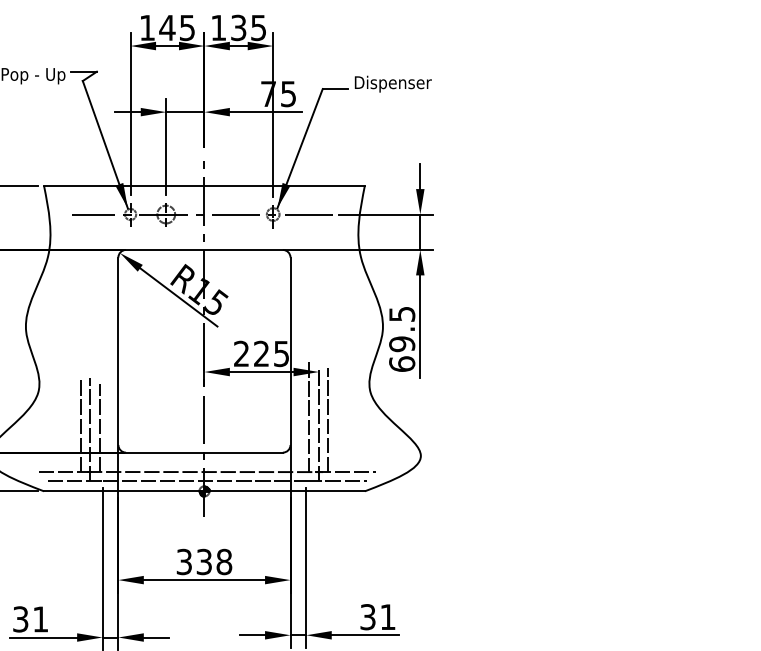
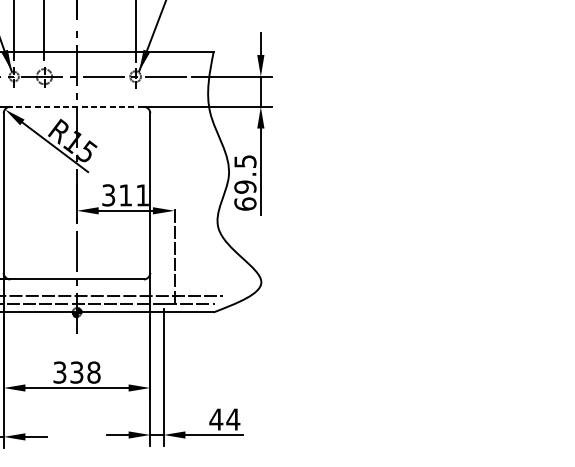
line: (203, 249) -> (76, 106), solid -> dashed
text: (261, 353) -> (125, 195), 225 -> 311
line: (308, 416) -> (165, 248), removed
line: (328, 419) -> (182, 251), removed
text: (377, 617) -> (224, 419), 31 -> 44

